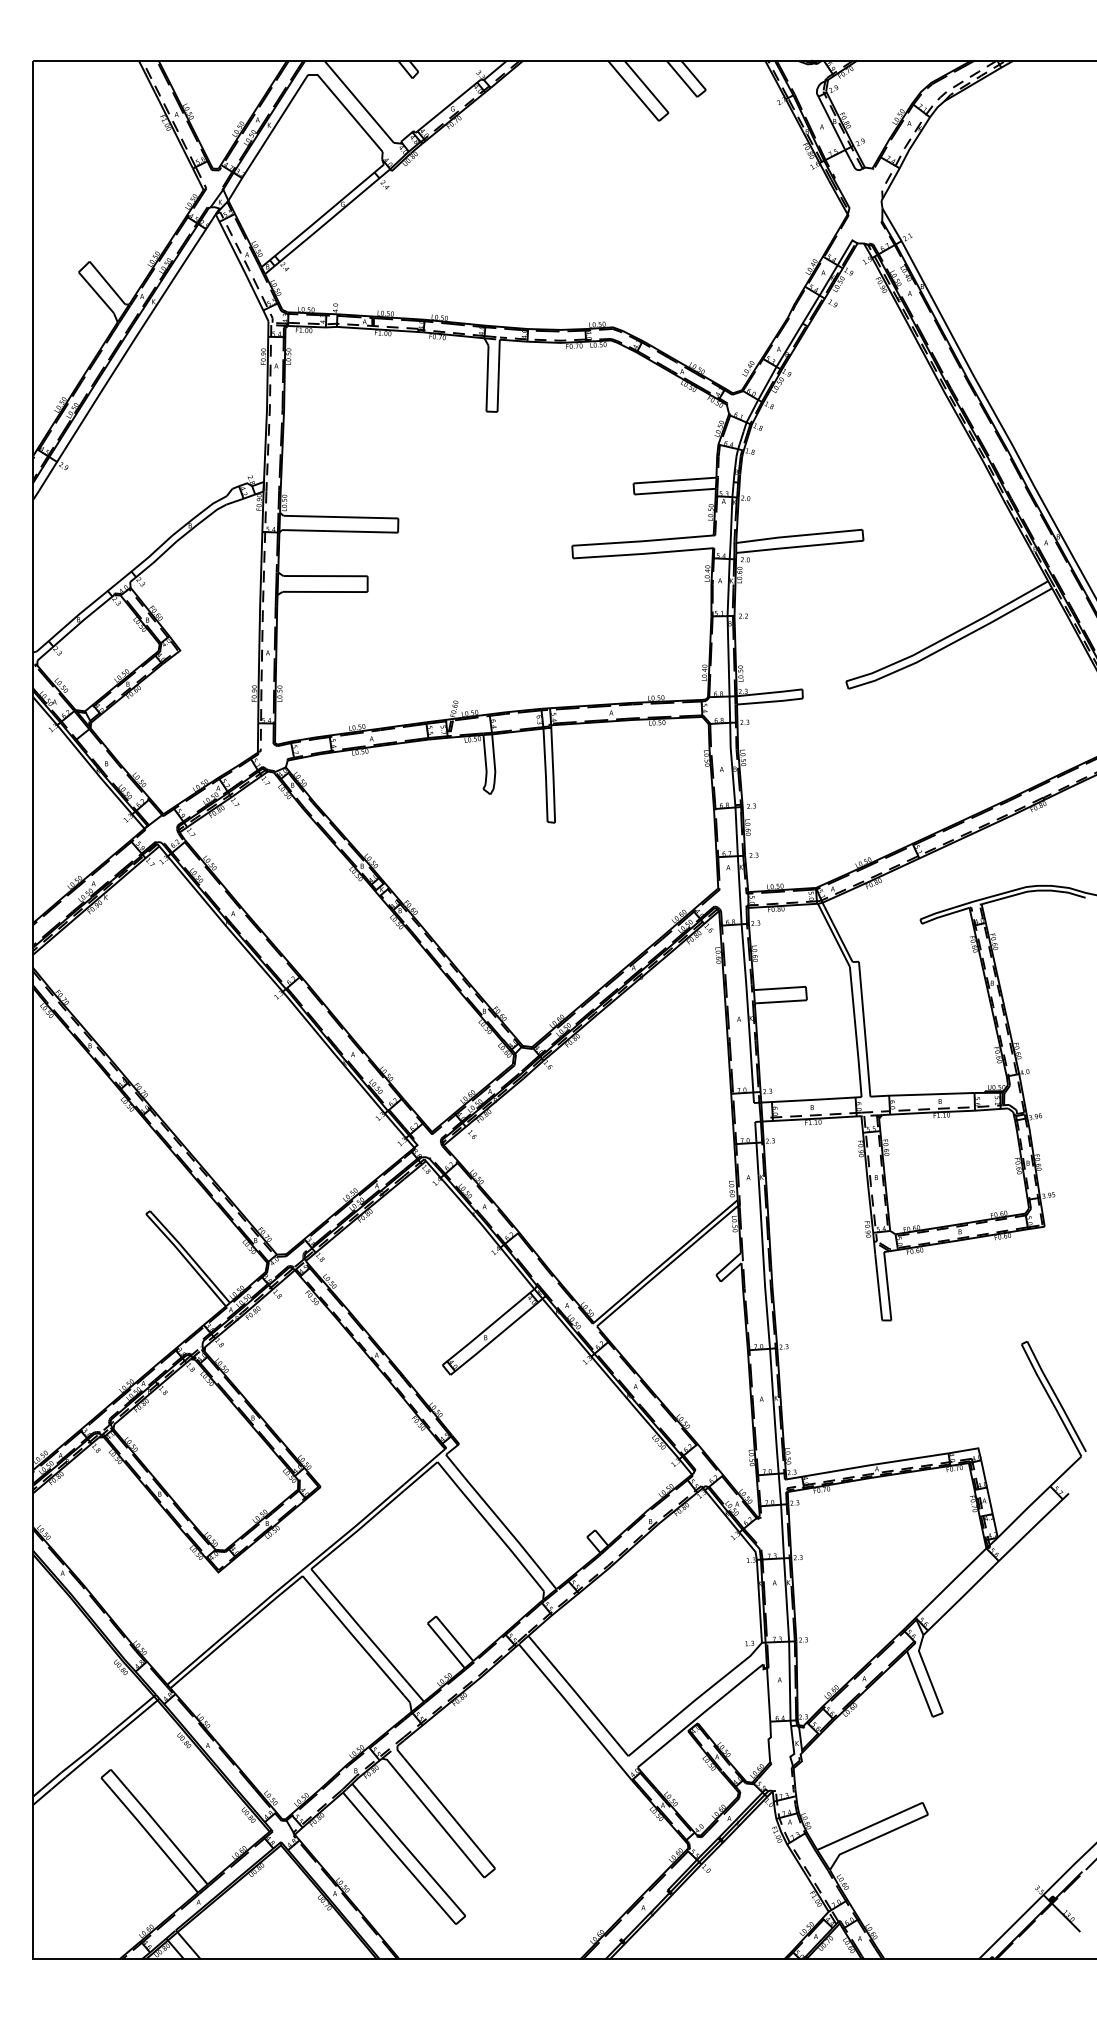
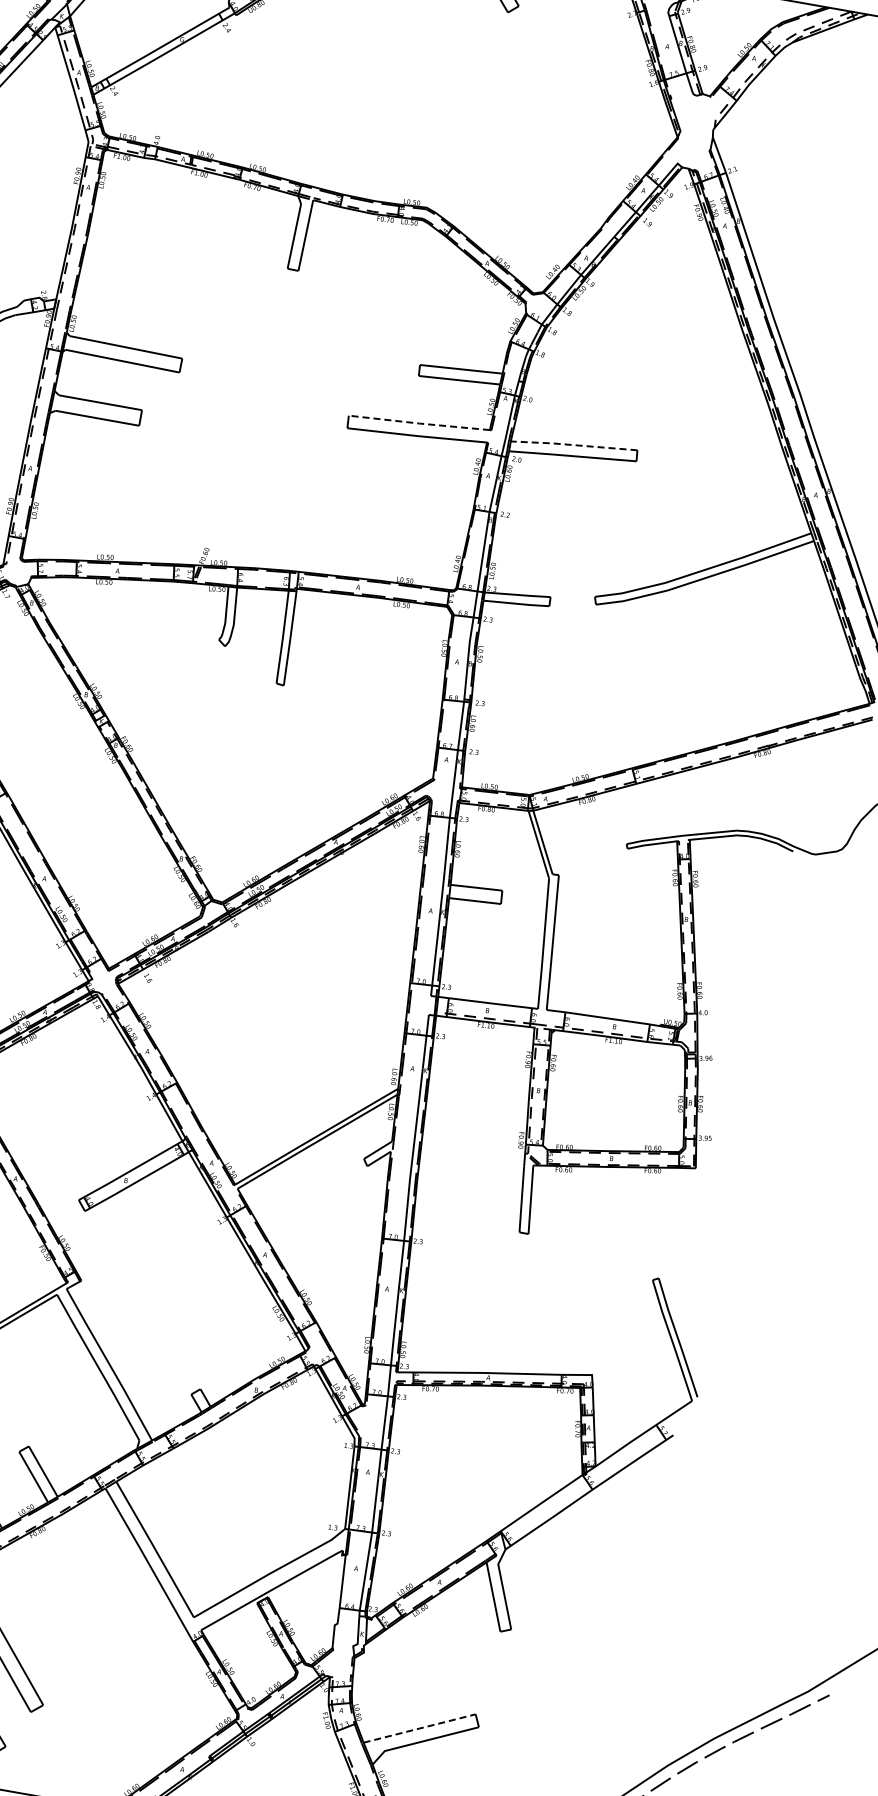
line: (798, 535) -> (573, 444), solid -> dashed
line: (643, 541) -> (419, 423), solid -> dashed
line: (869, 1826) -> (419, 1728), solid -> dashed

